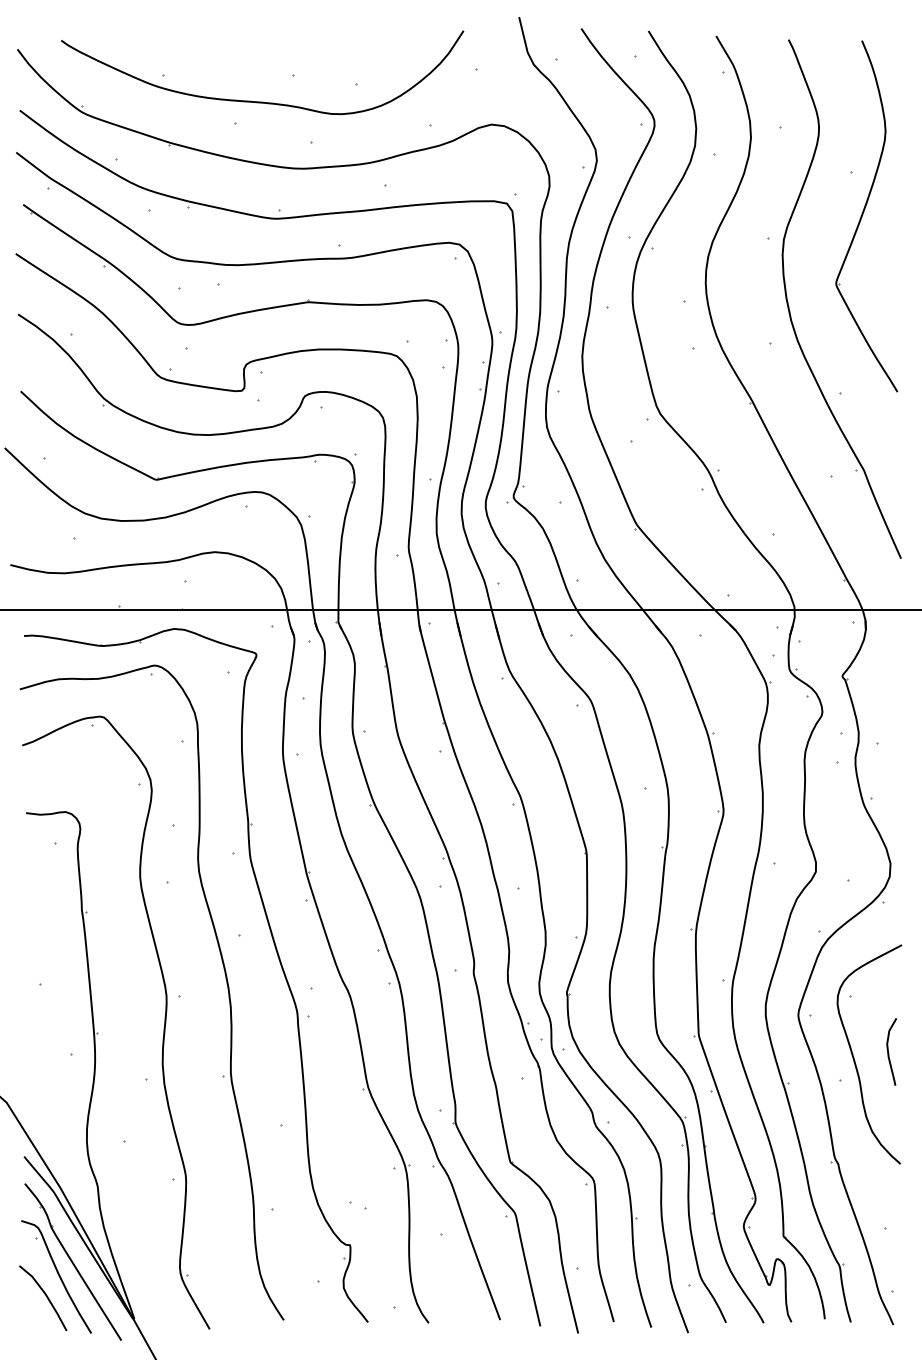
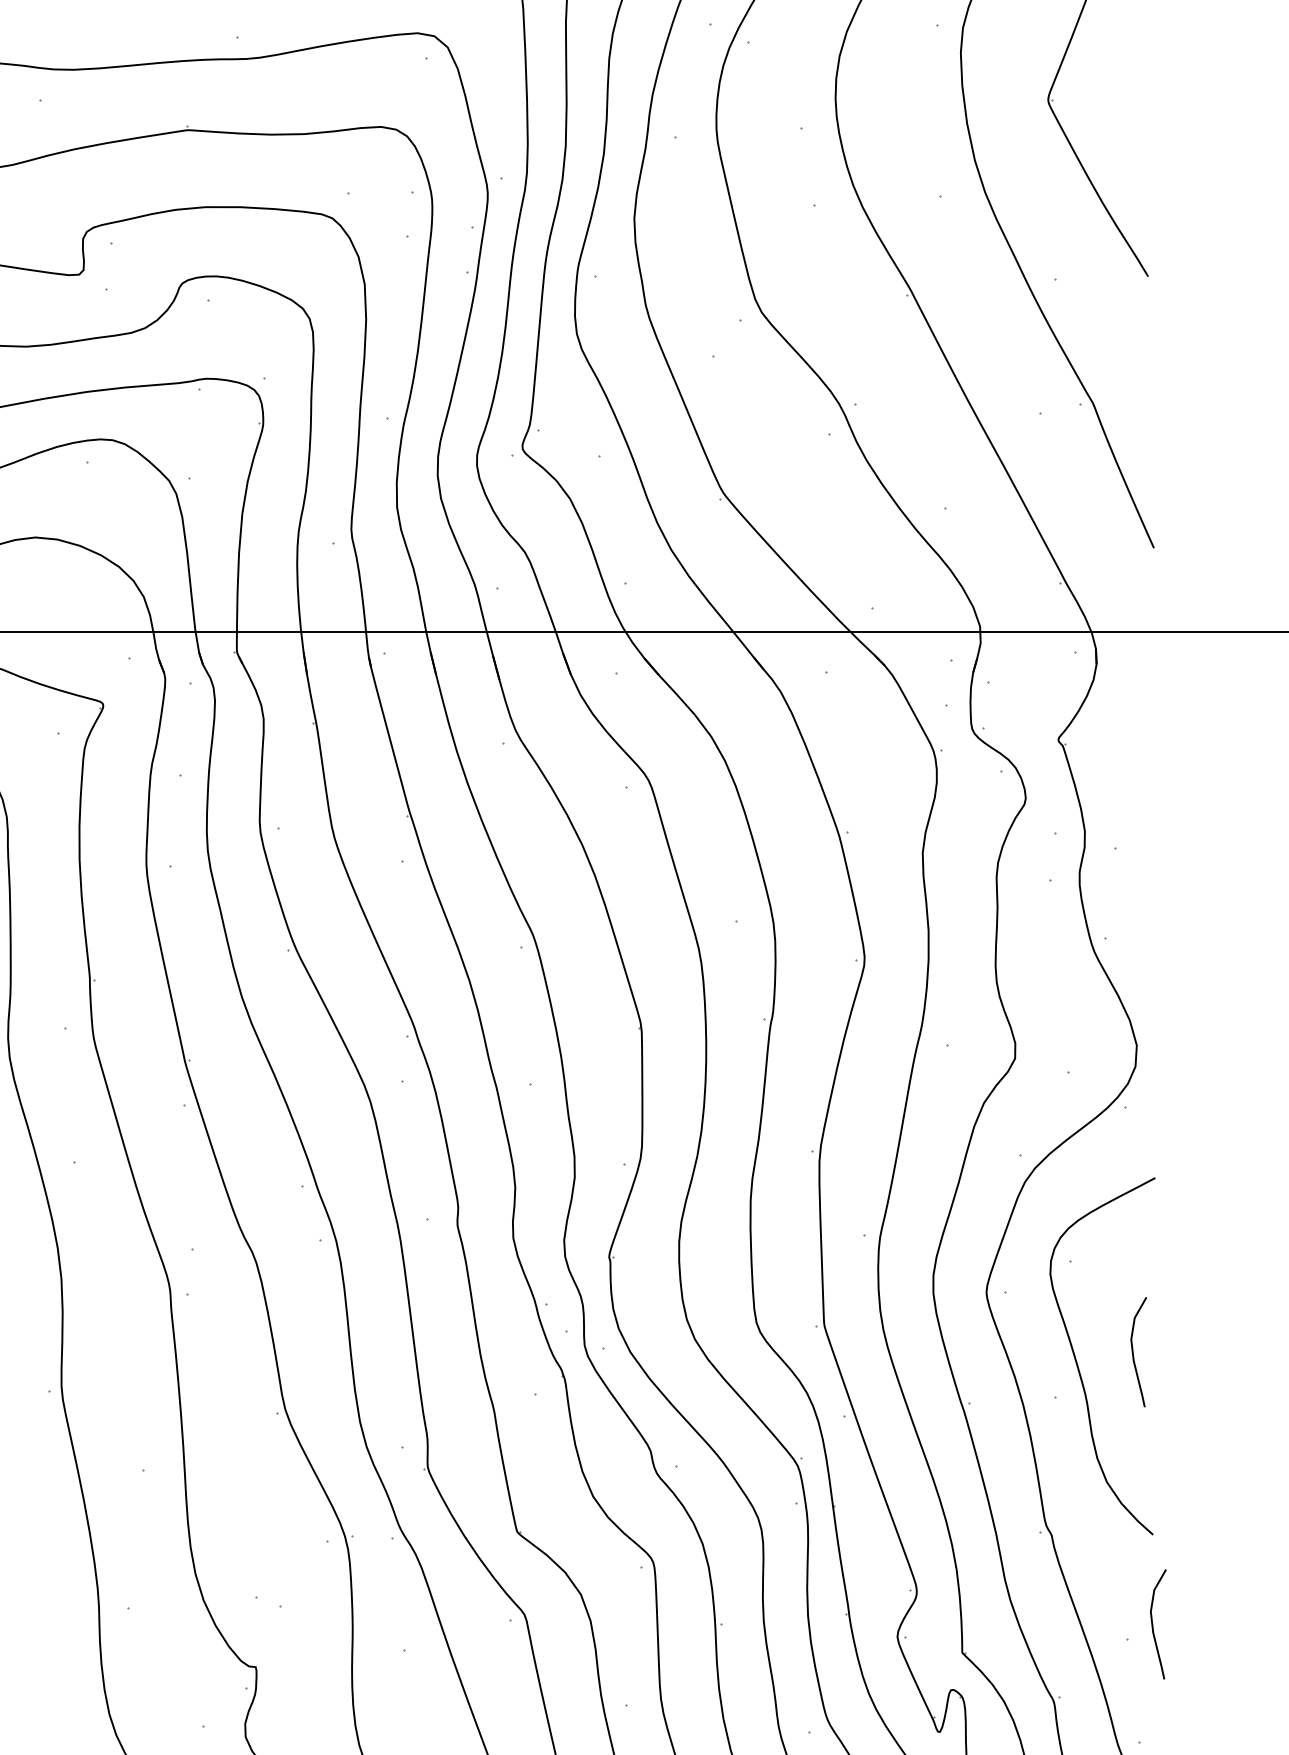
curve: (901, 1220) -> (1154, 1626), added

